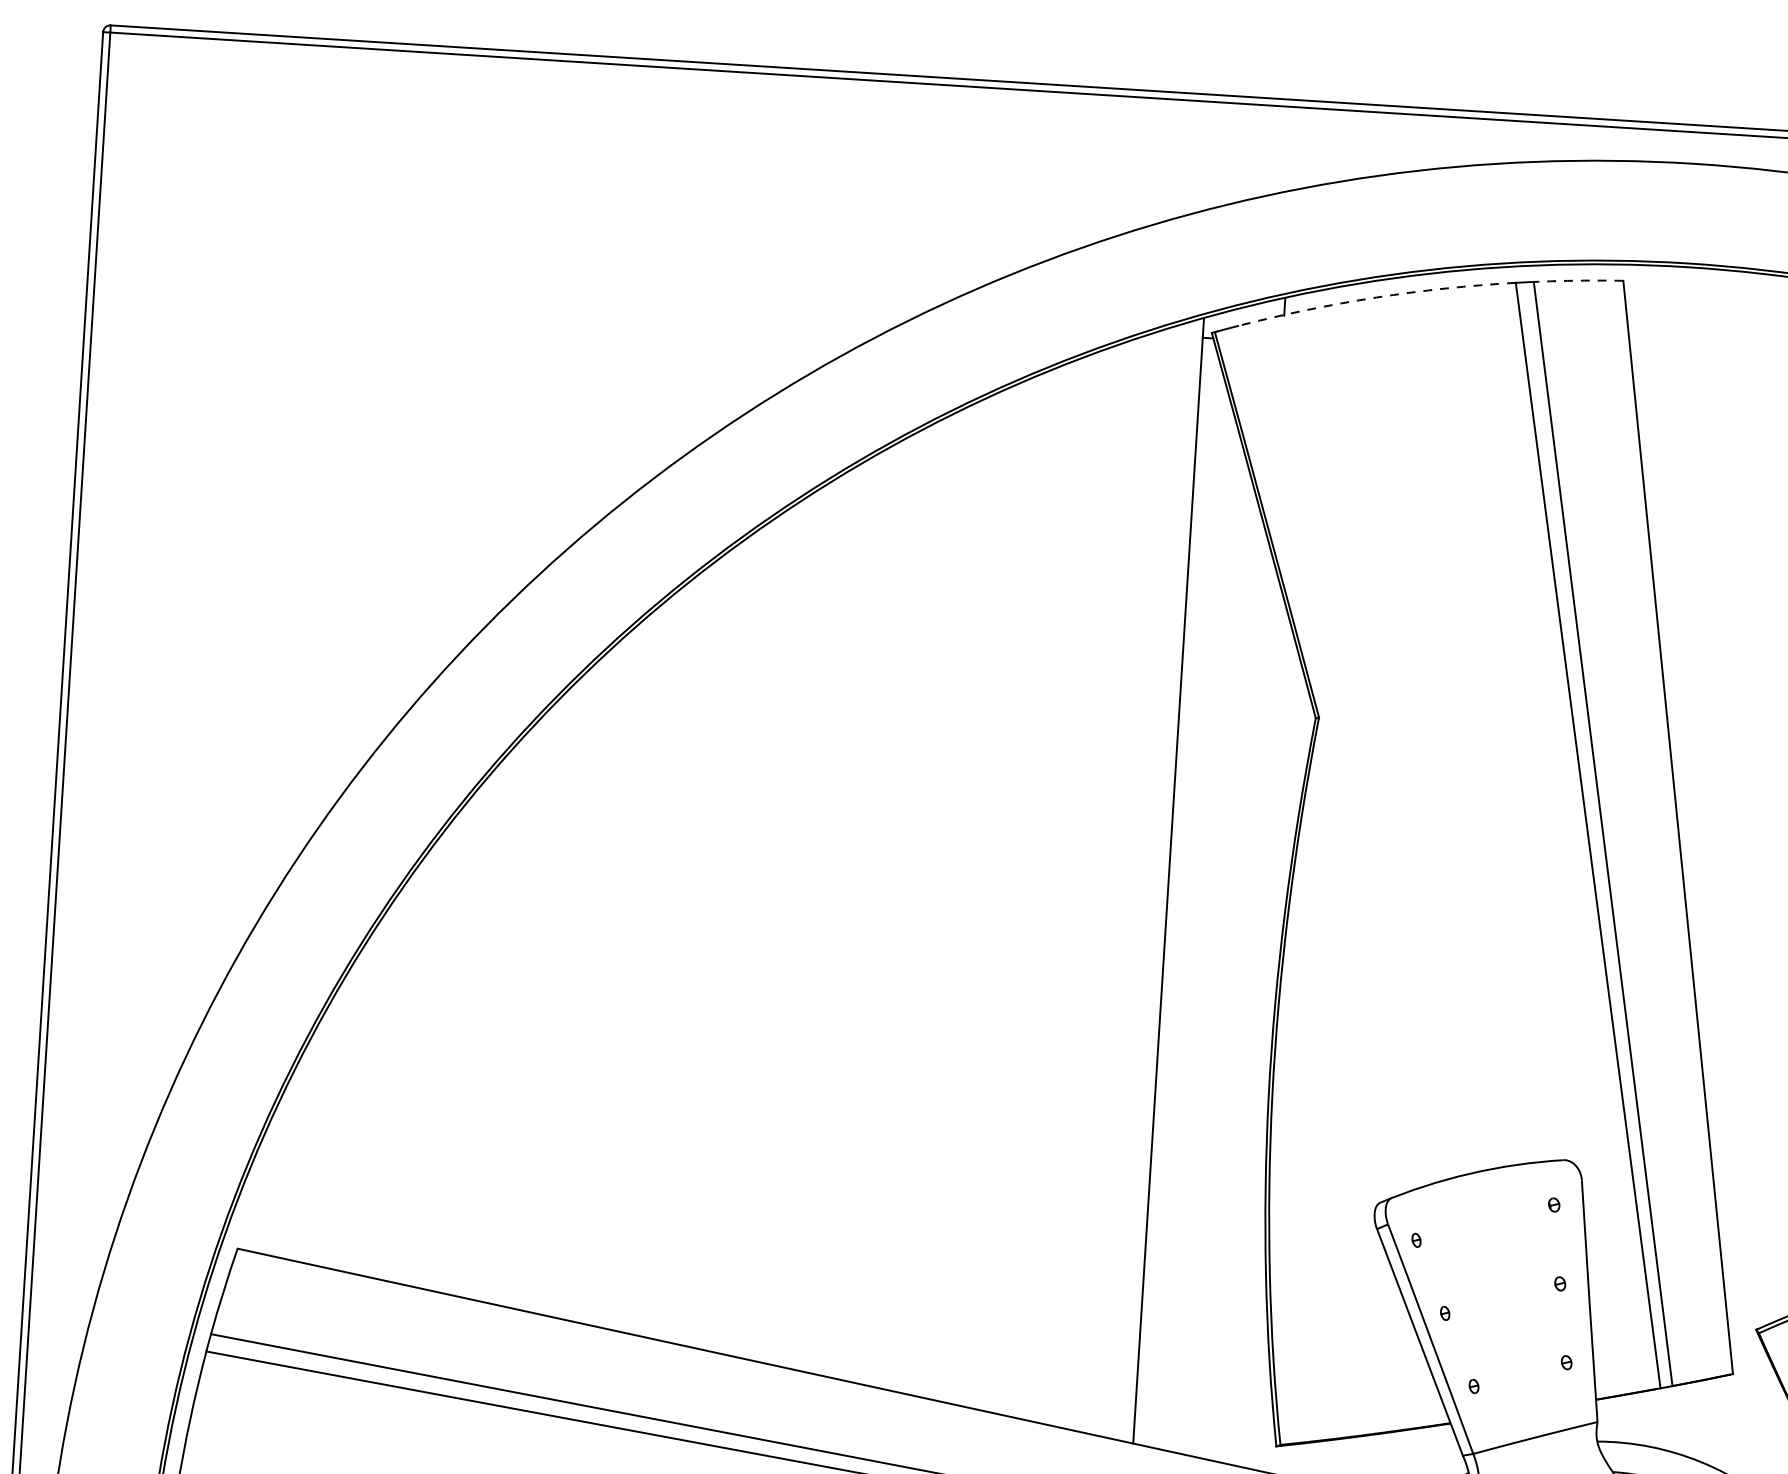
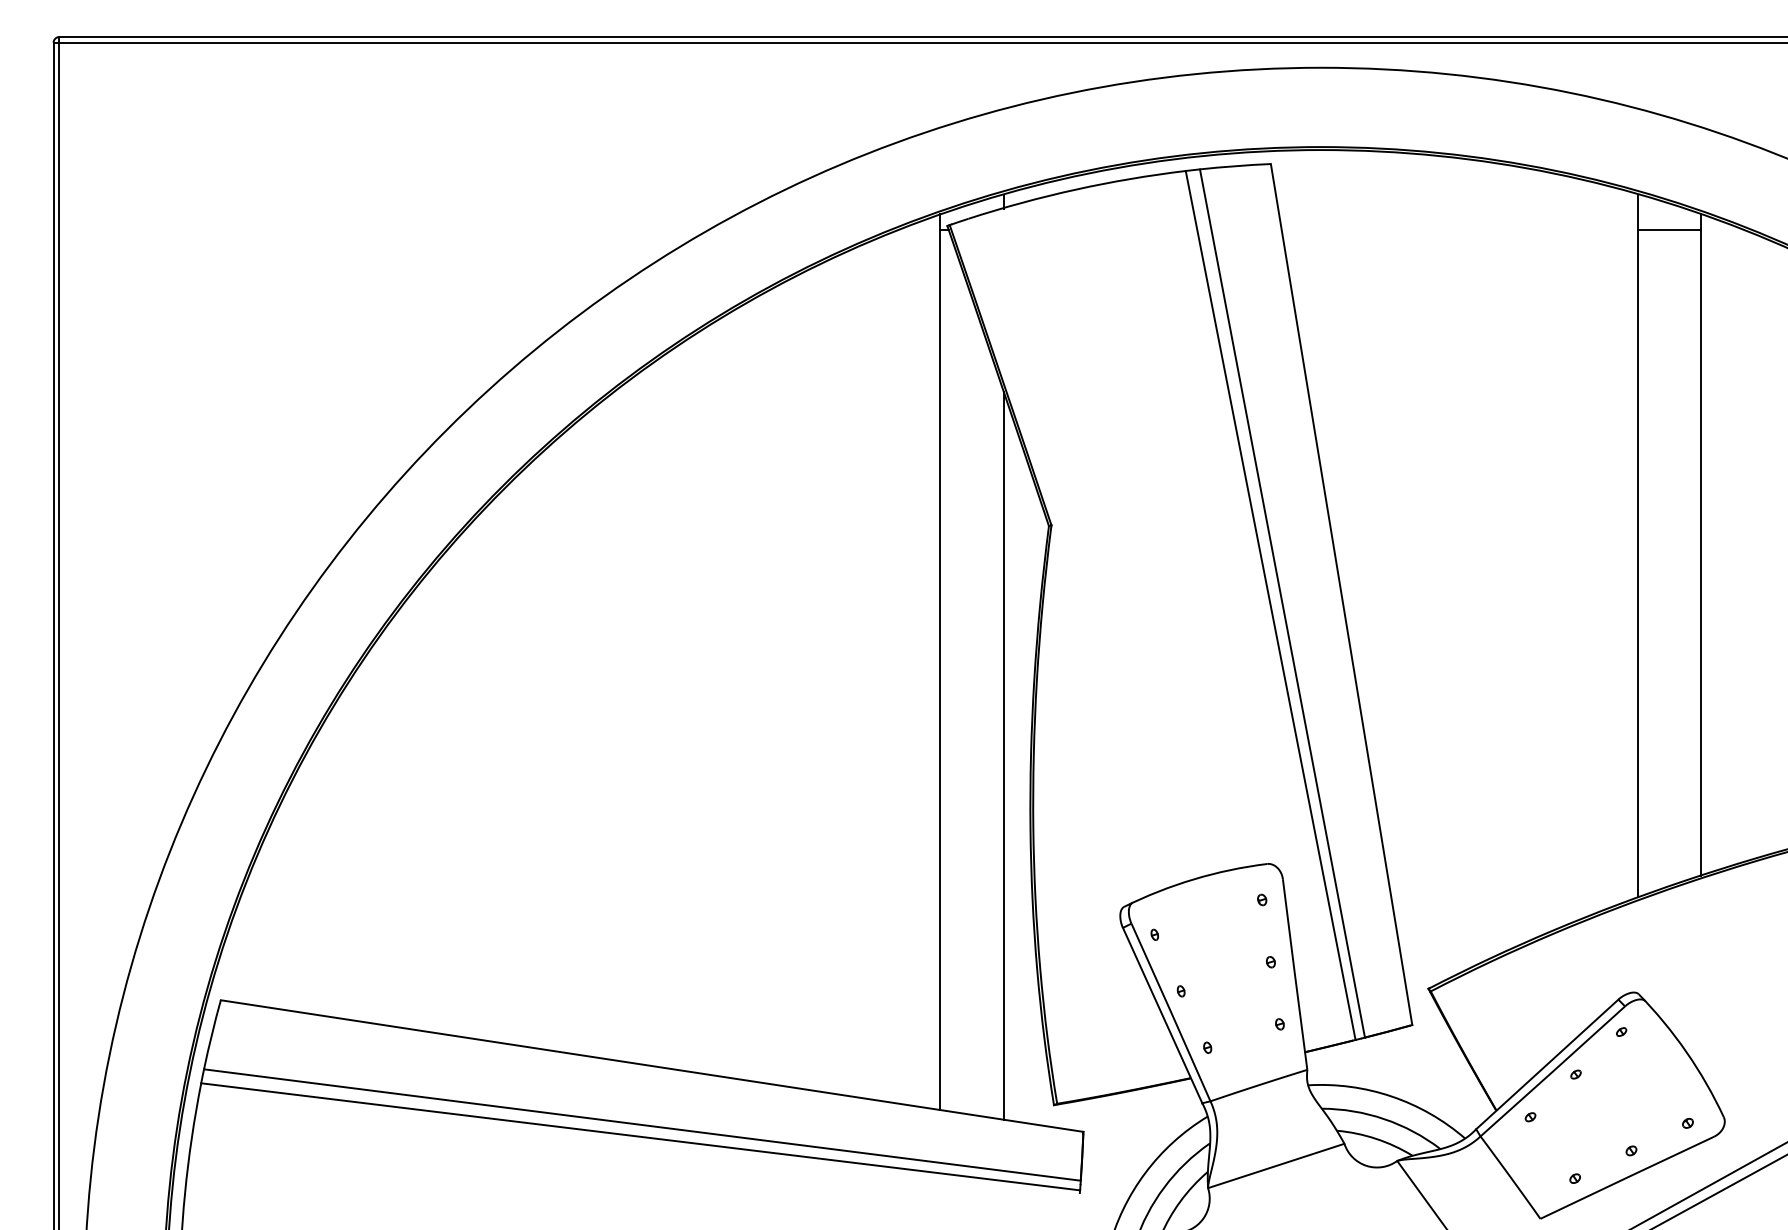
arc: (1578, 281) -> (1235, 166), dashed -> solid
arc: (1375, 297) -> (1075, 189), dashed -> solid
line: (1240, 1002) -> (1003, 755), added

